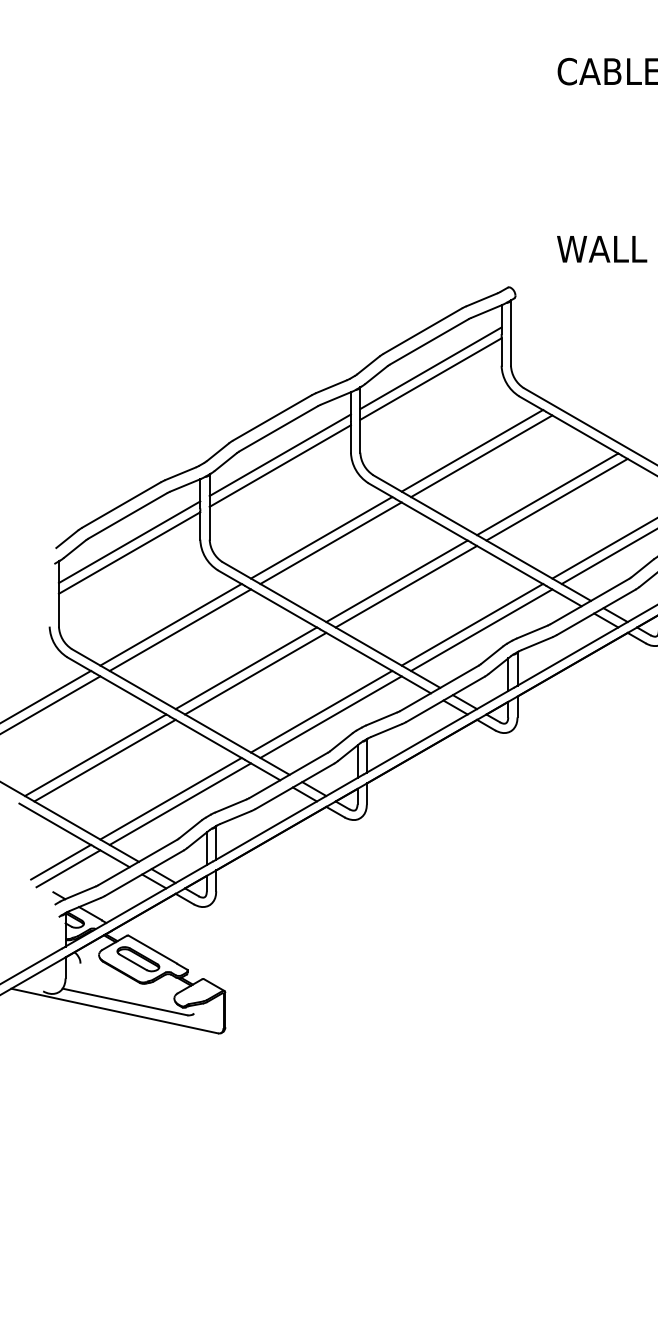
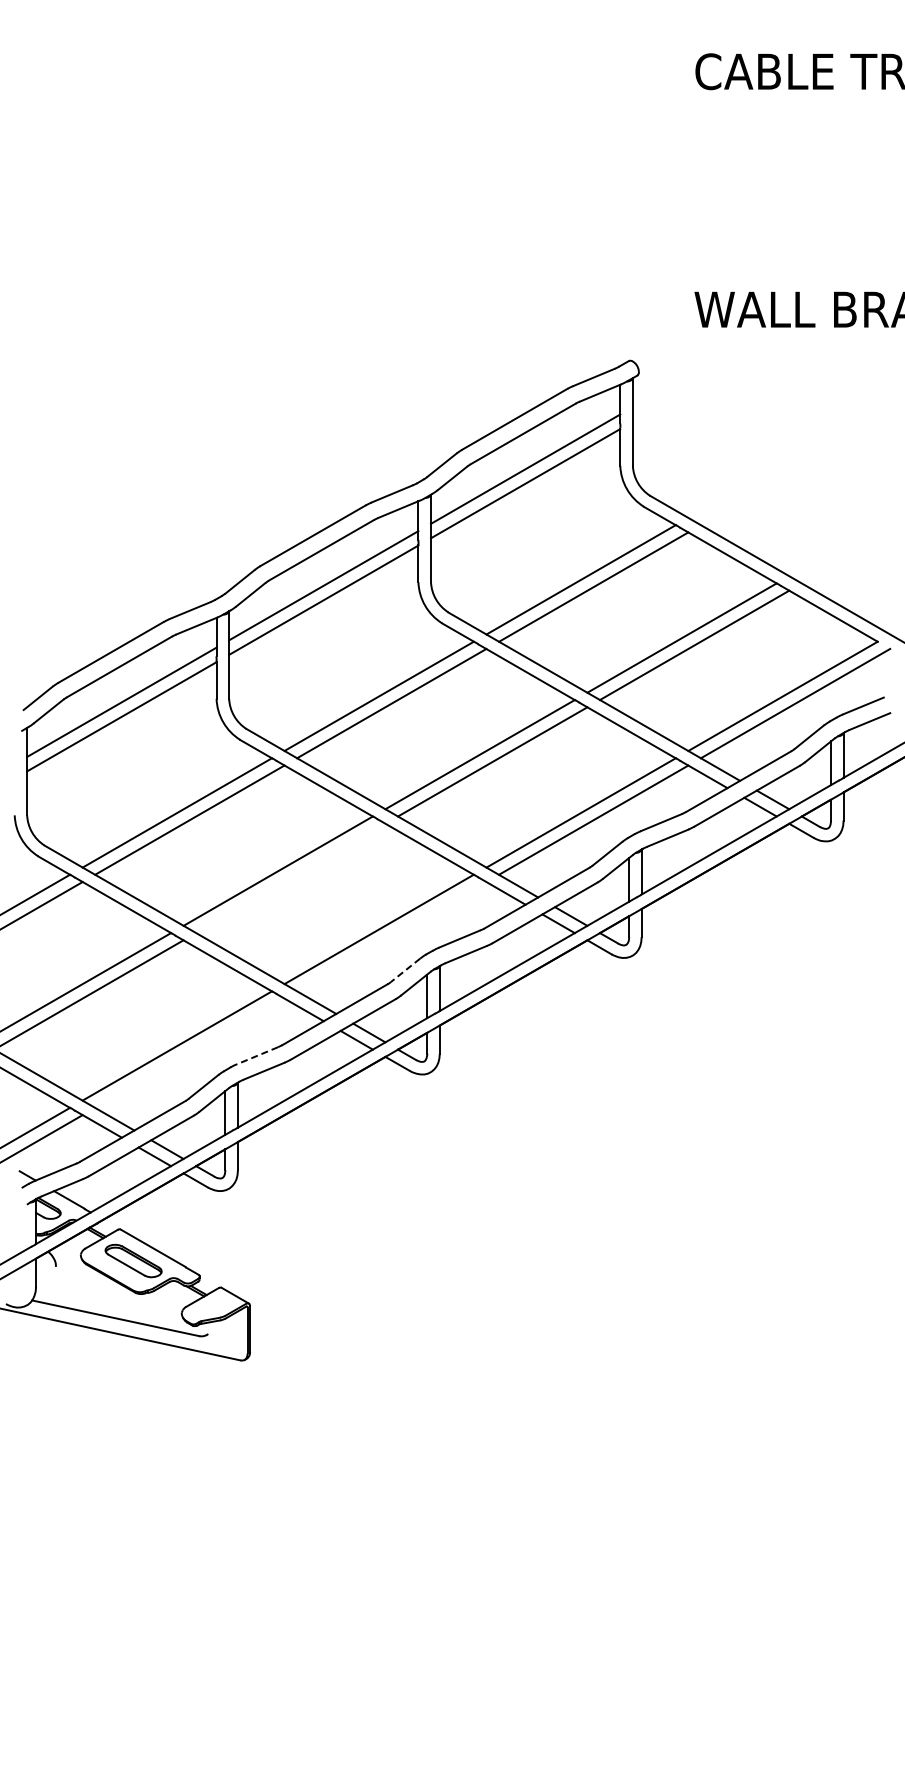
line: (255, 673) -> (290, 878), removed
line: (330, 717) -> (391, 936), removed
line: (341, 742) -> (405, 970), solid -> dashed
line: (180, 803) -> (189, 1052), removed
line: (230, 805) -> (257, 1055), solid -> dashed

